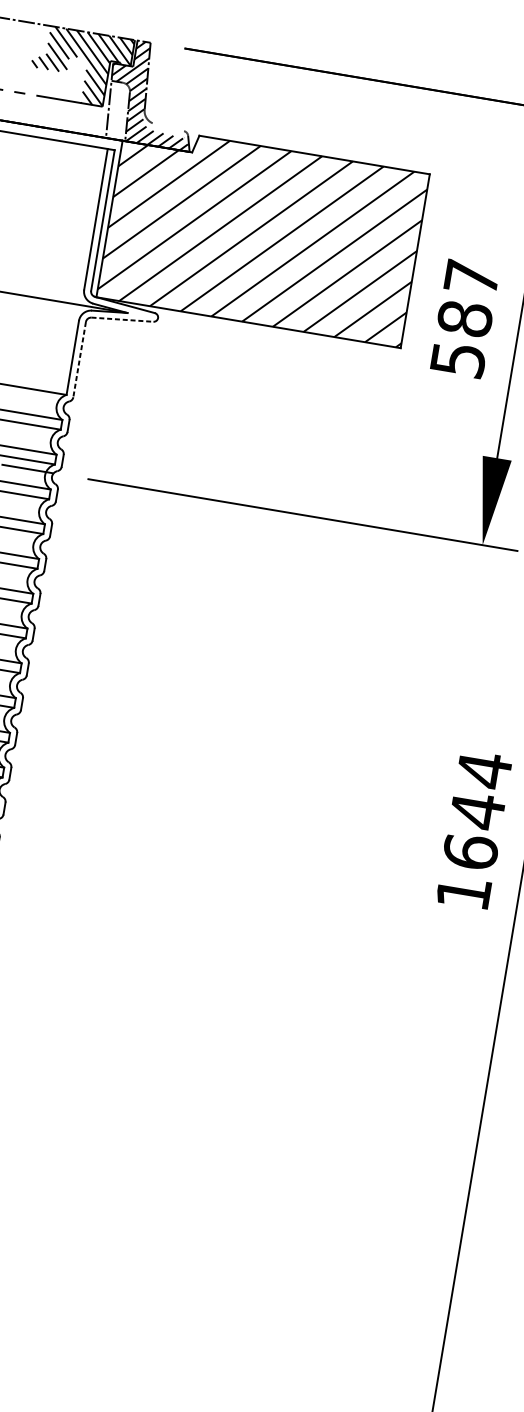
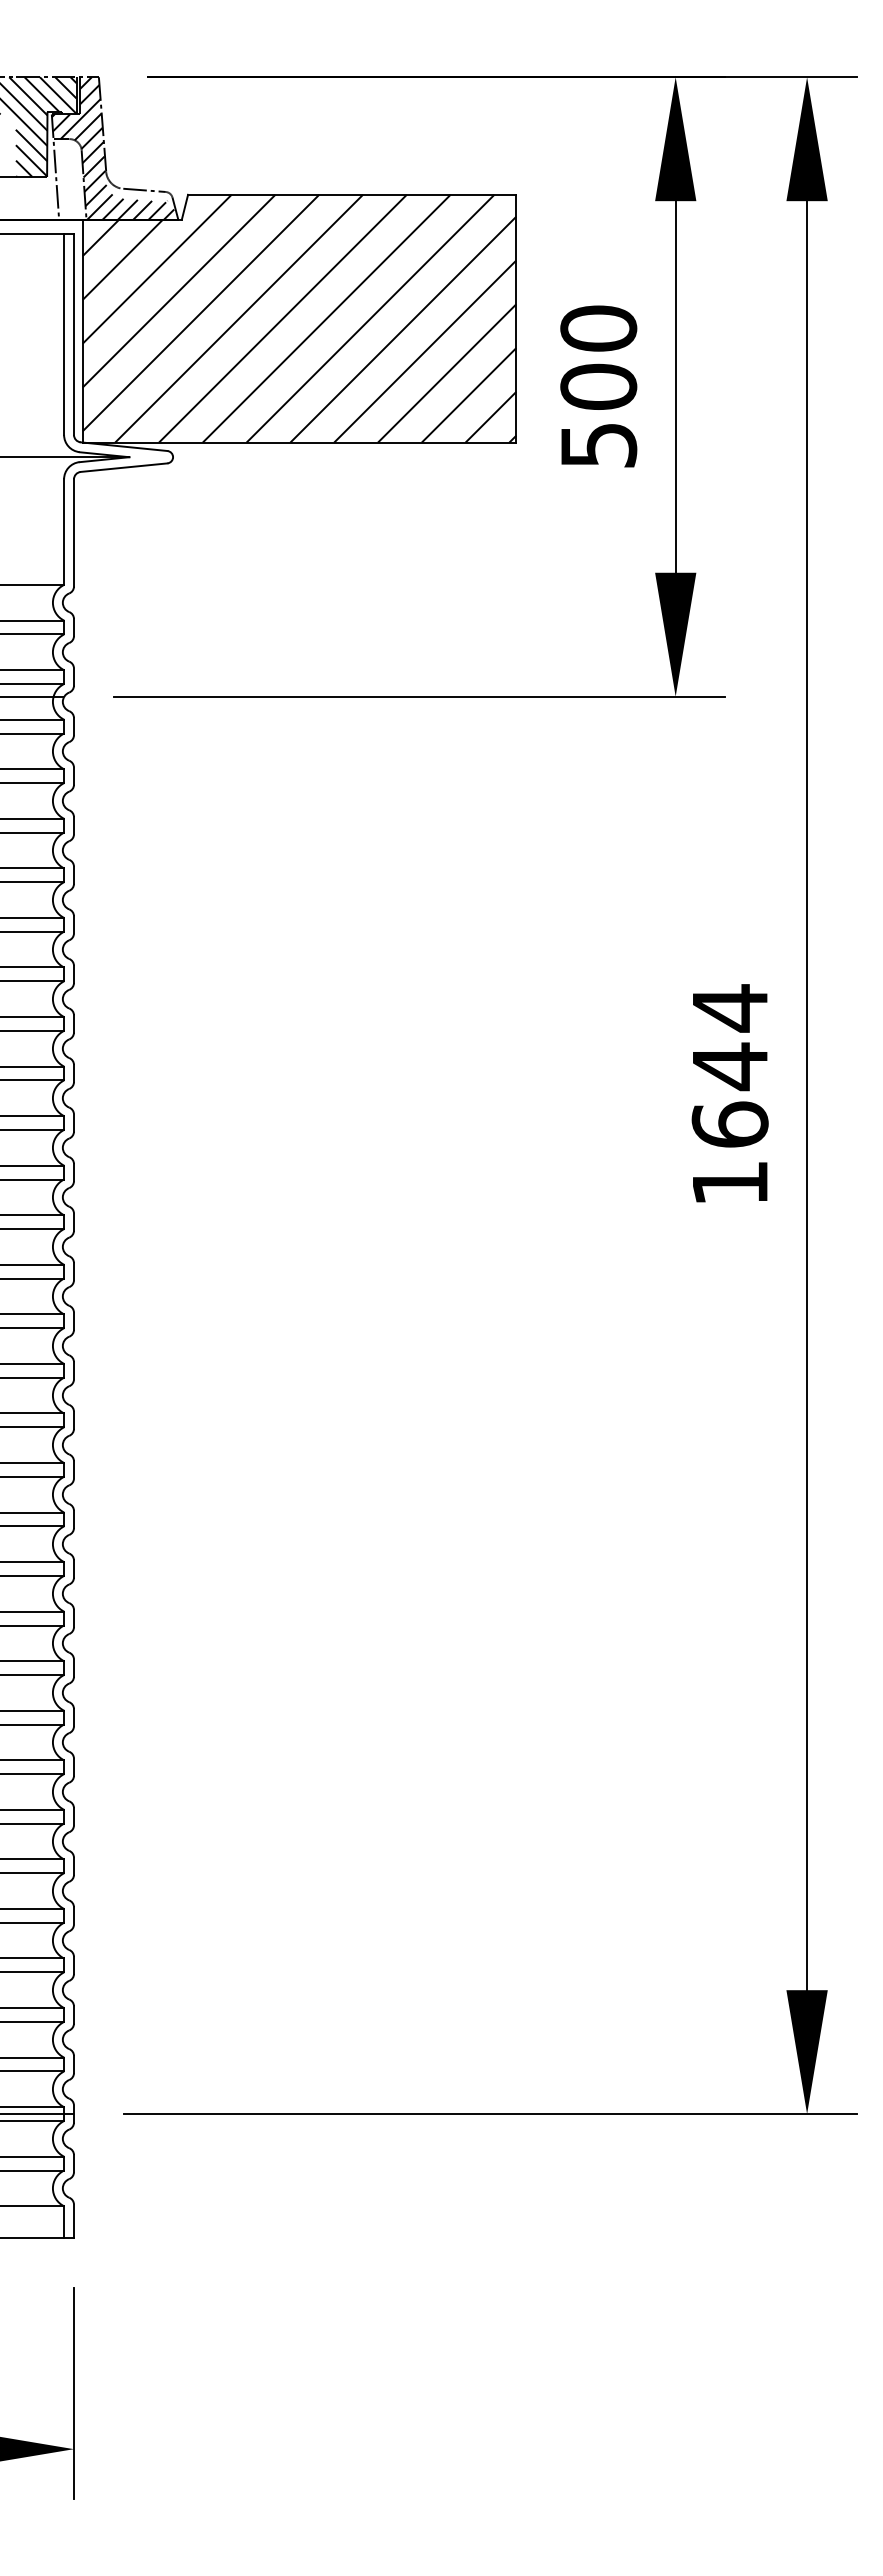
line: (169, 126) -> (144, 189), added
text: (468, 298) -> (598, 357), 587 -> 500
line: (122, 319) -> (124, 467), dashed -> solid
line: (79, 359) -> (73, 532), dashed -> solid

